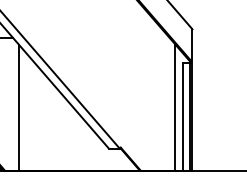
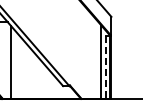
line: (182, 118) -> (105, 68), solid -> dashed

